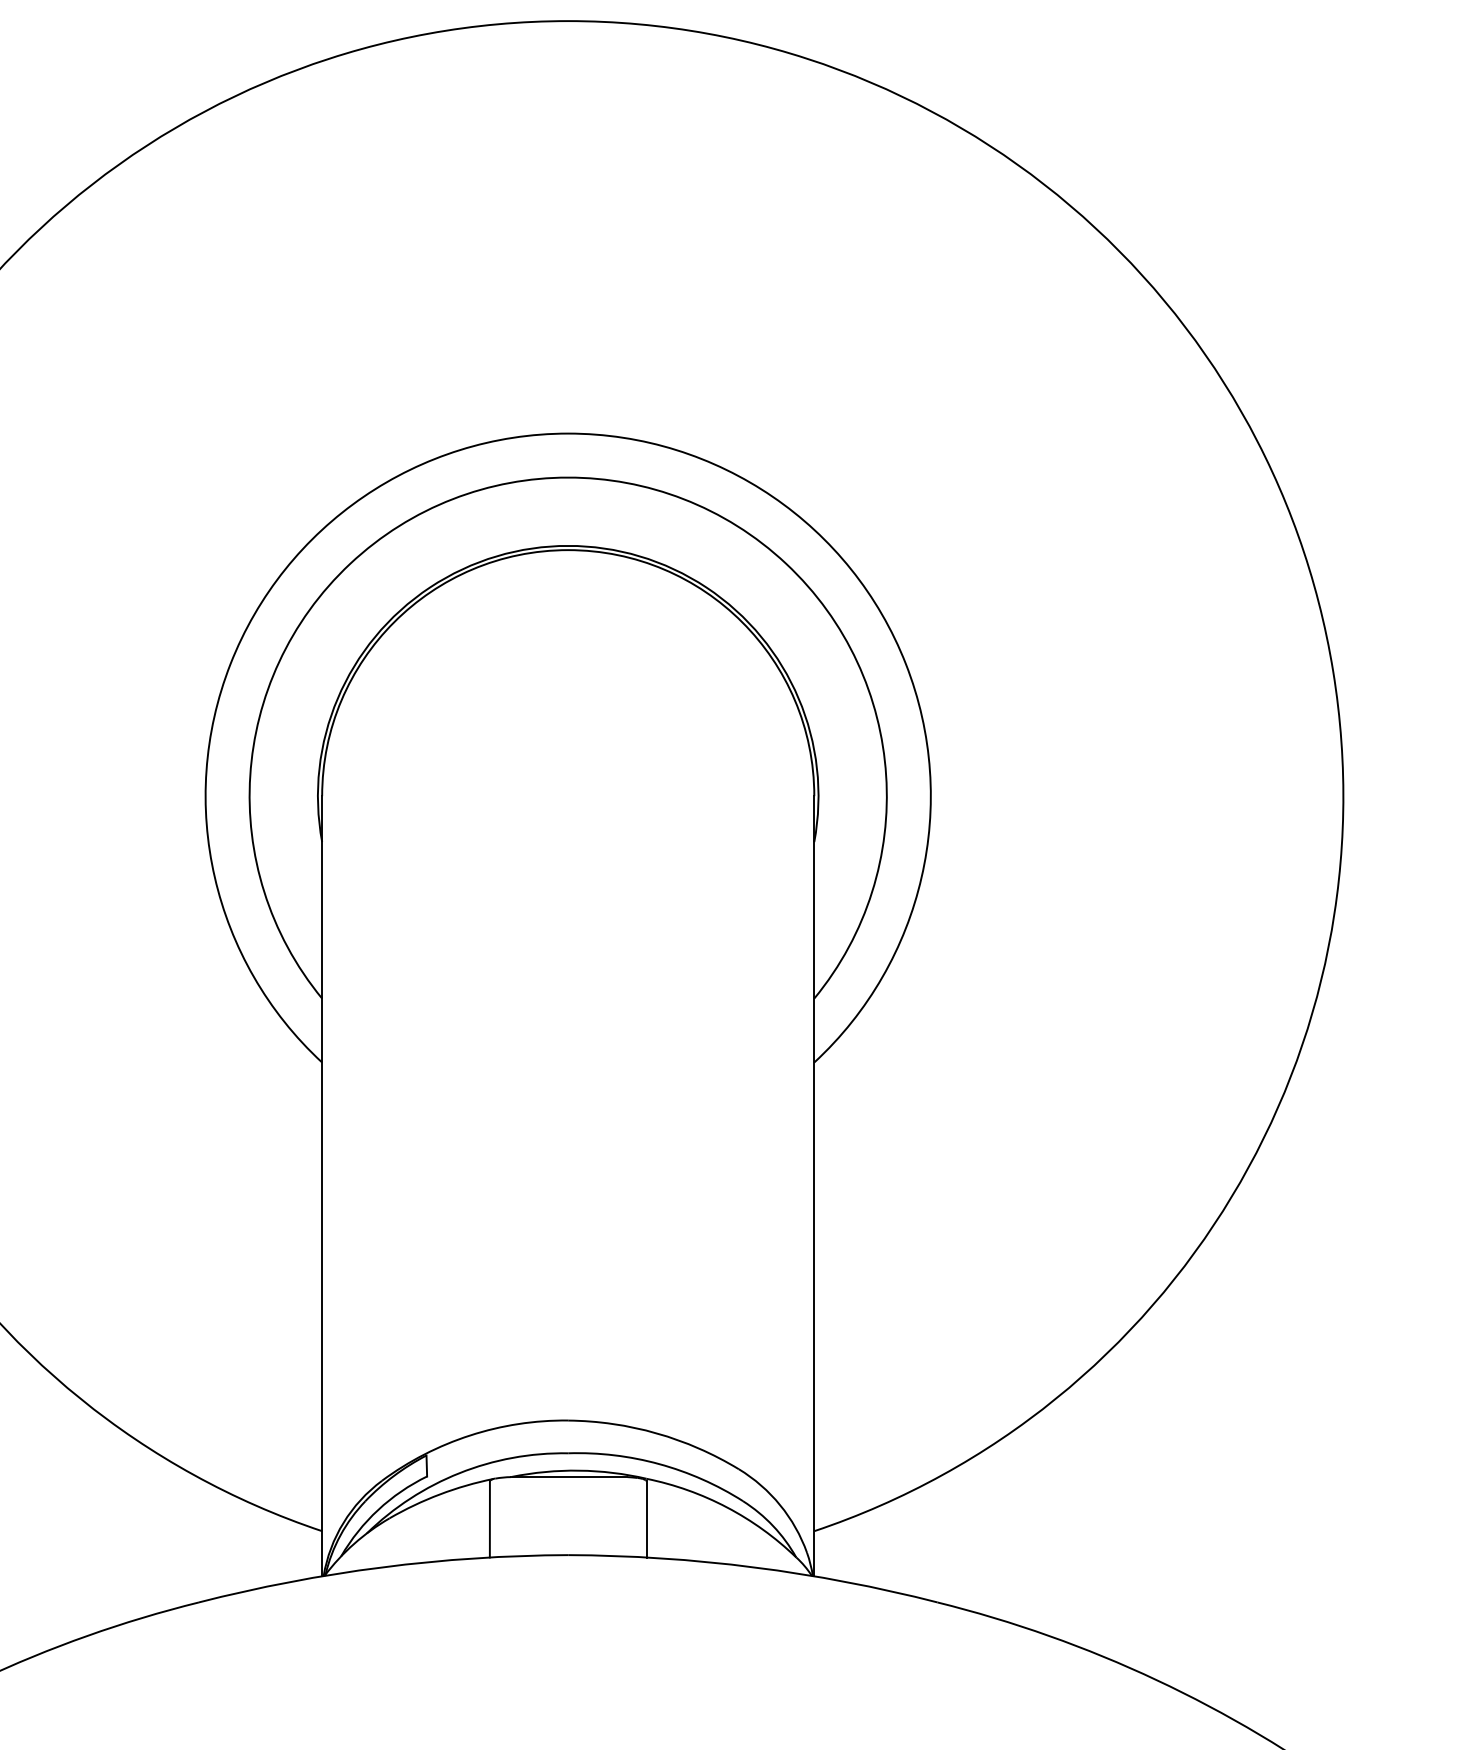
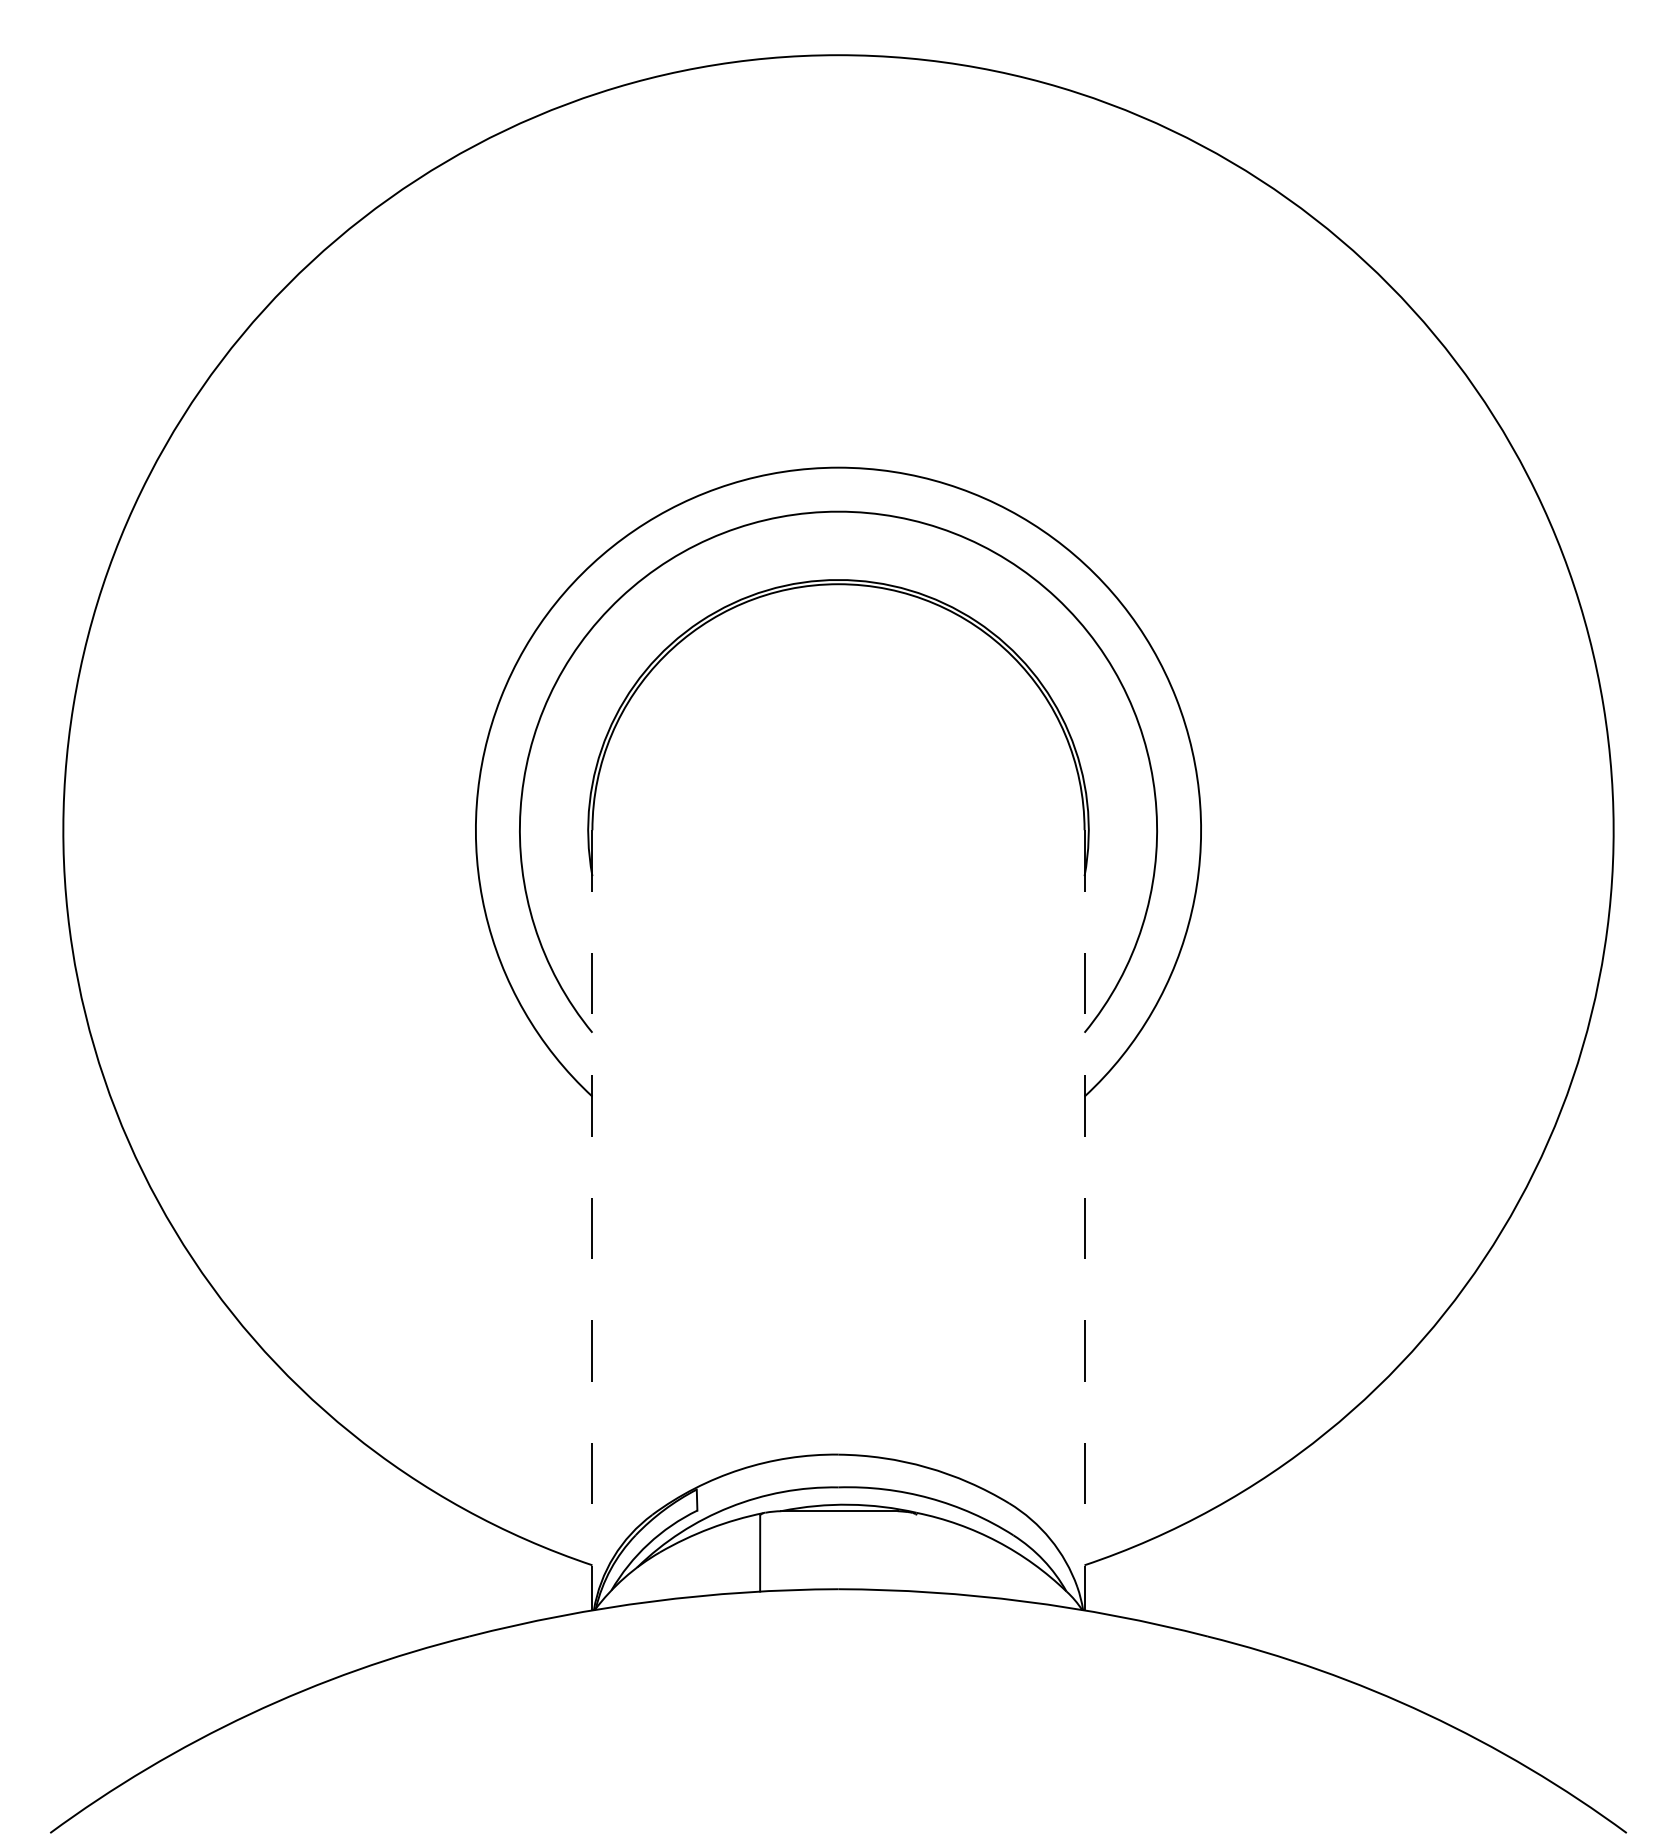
line: (322, 1186) -> (592, 1220), solid -> dashed
line: (814, 1186) -> (1084, 1220), solid -> dashed
line: (646, 1519) -> (916, 1553), removed

